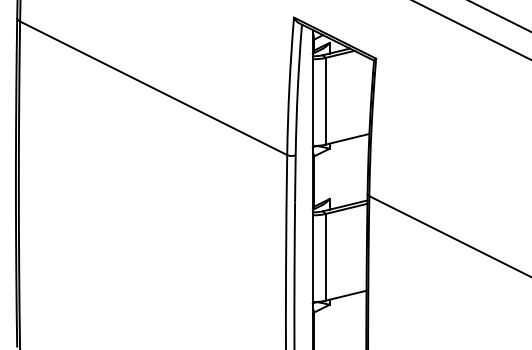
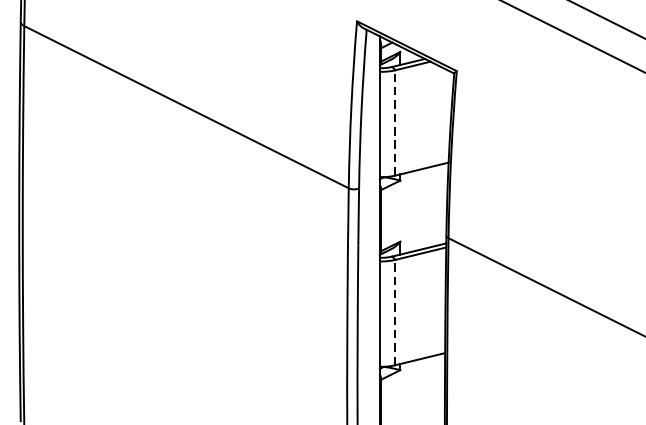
line: (325, 100) -> (395, 121), solid -> dashed
line: (325, 256) -> (395, 311), solid -> dashed

